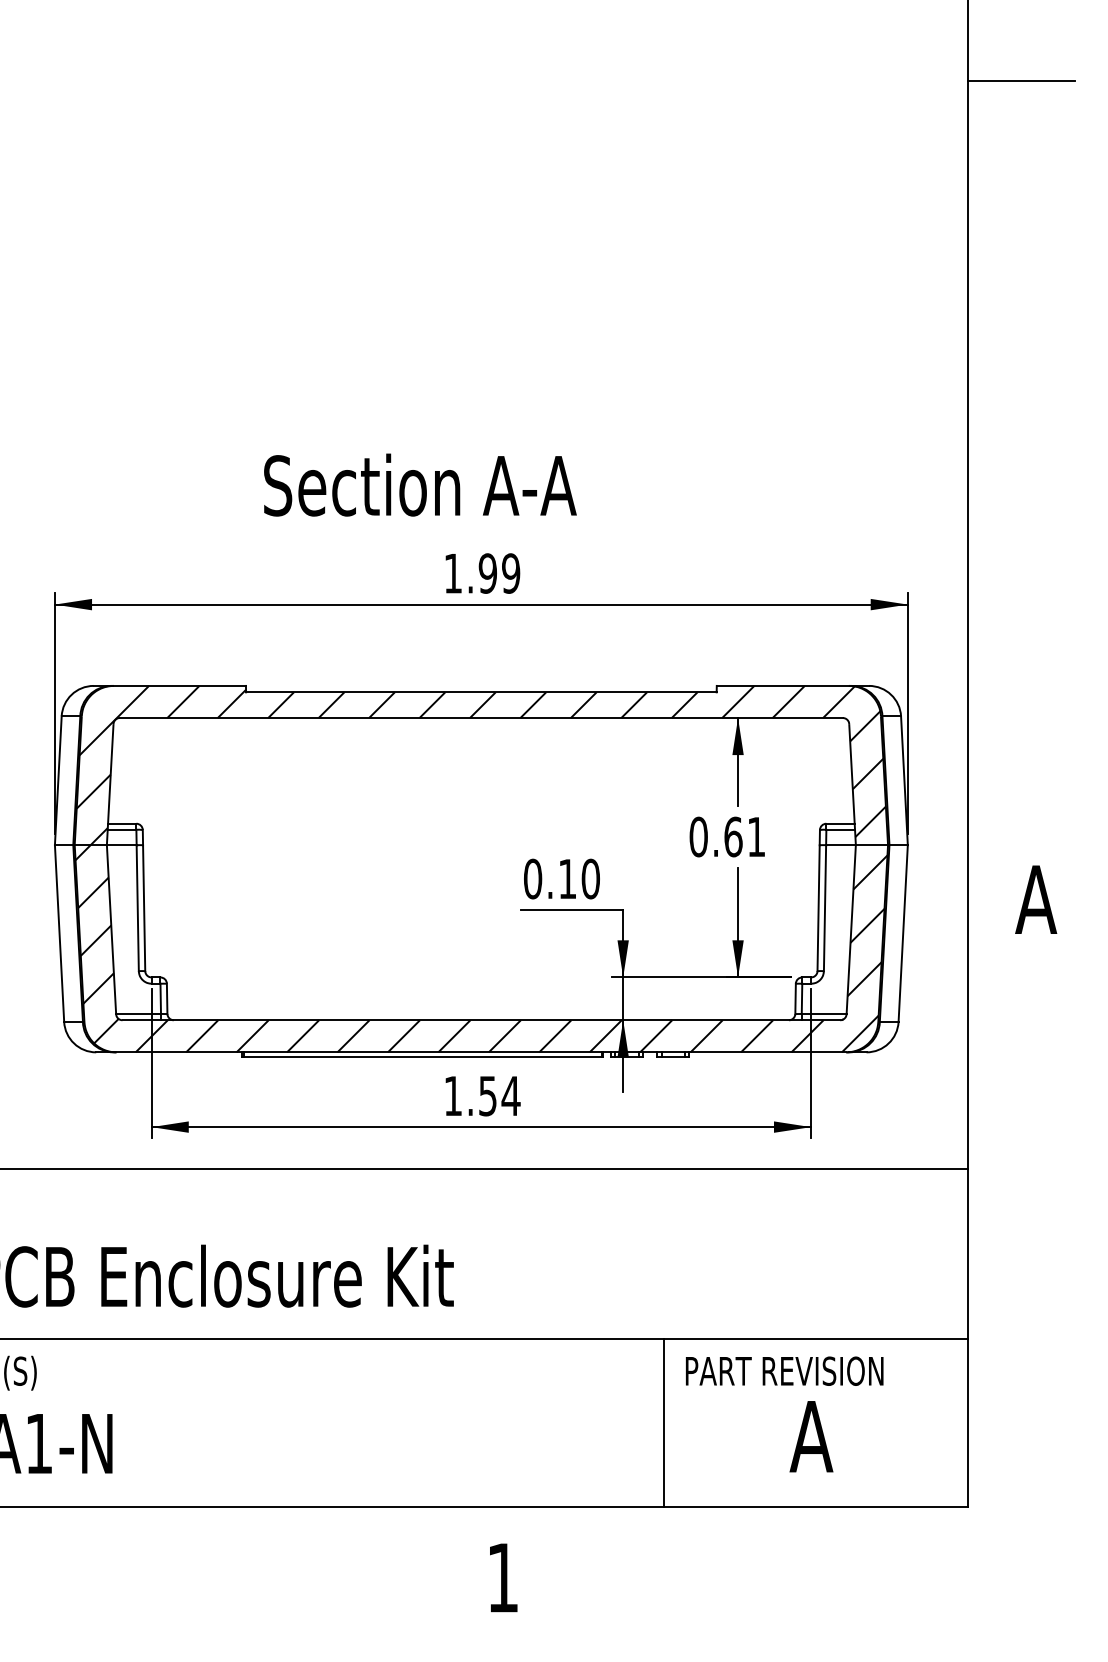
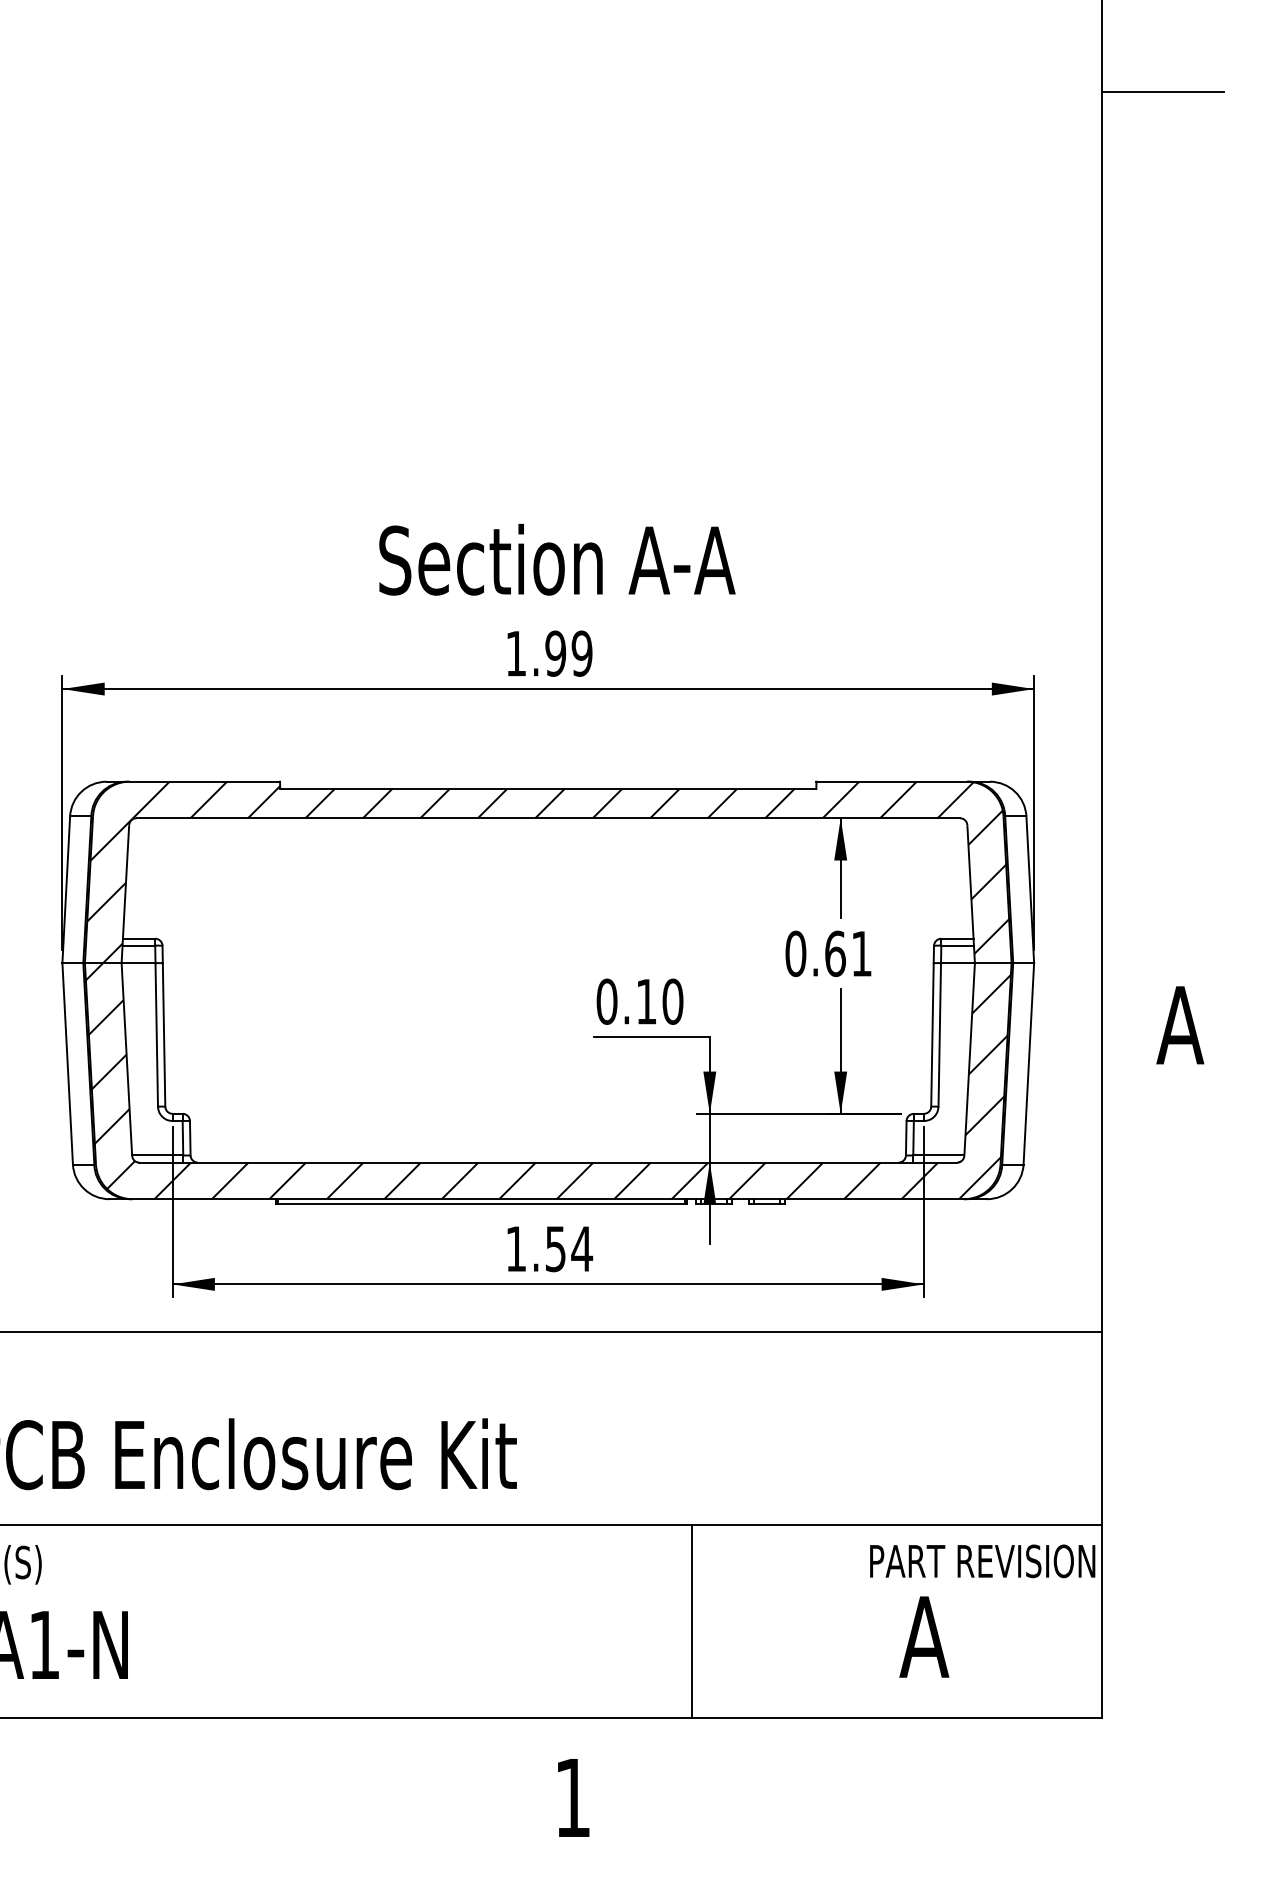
text: (420, 484) -> (557, 559), moved
text: (784, 1370) -> (982, 1560), moved
line: (664, 1422) -> (691, 1620), moved

